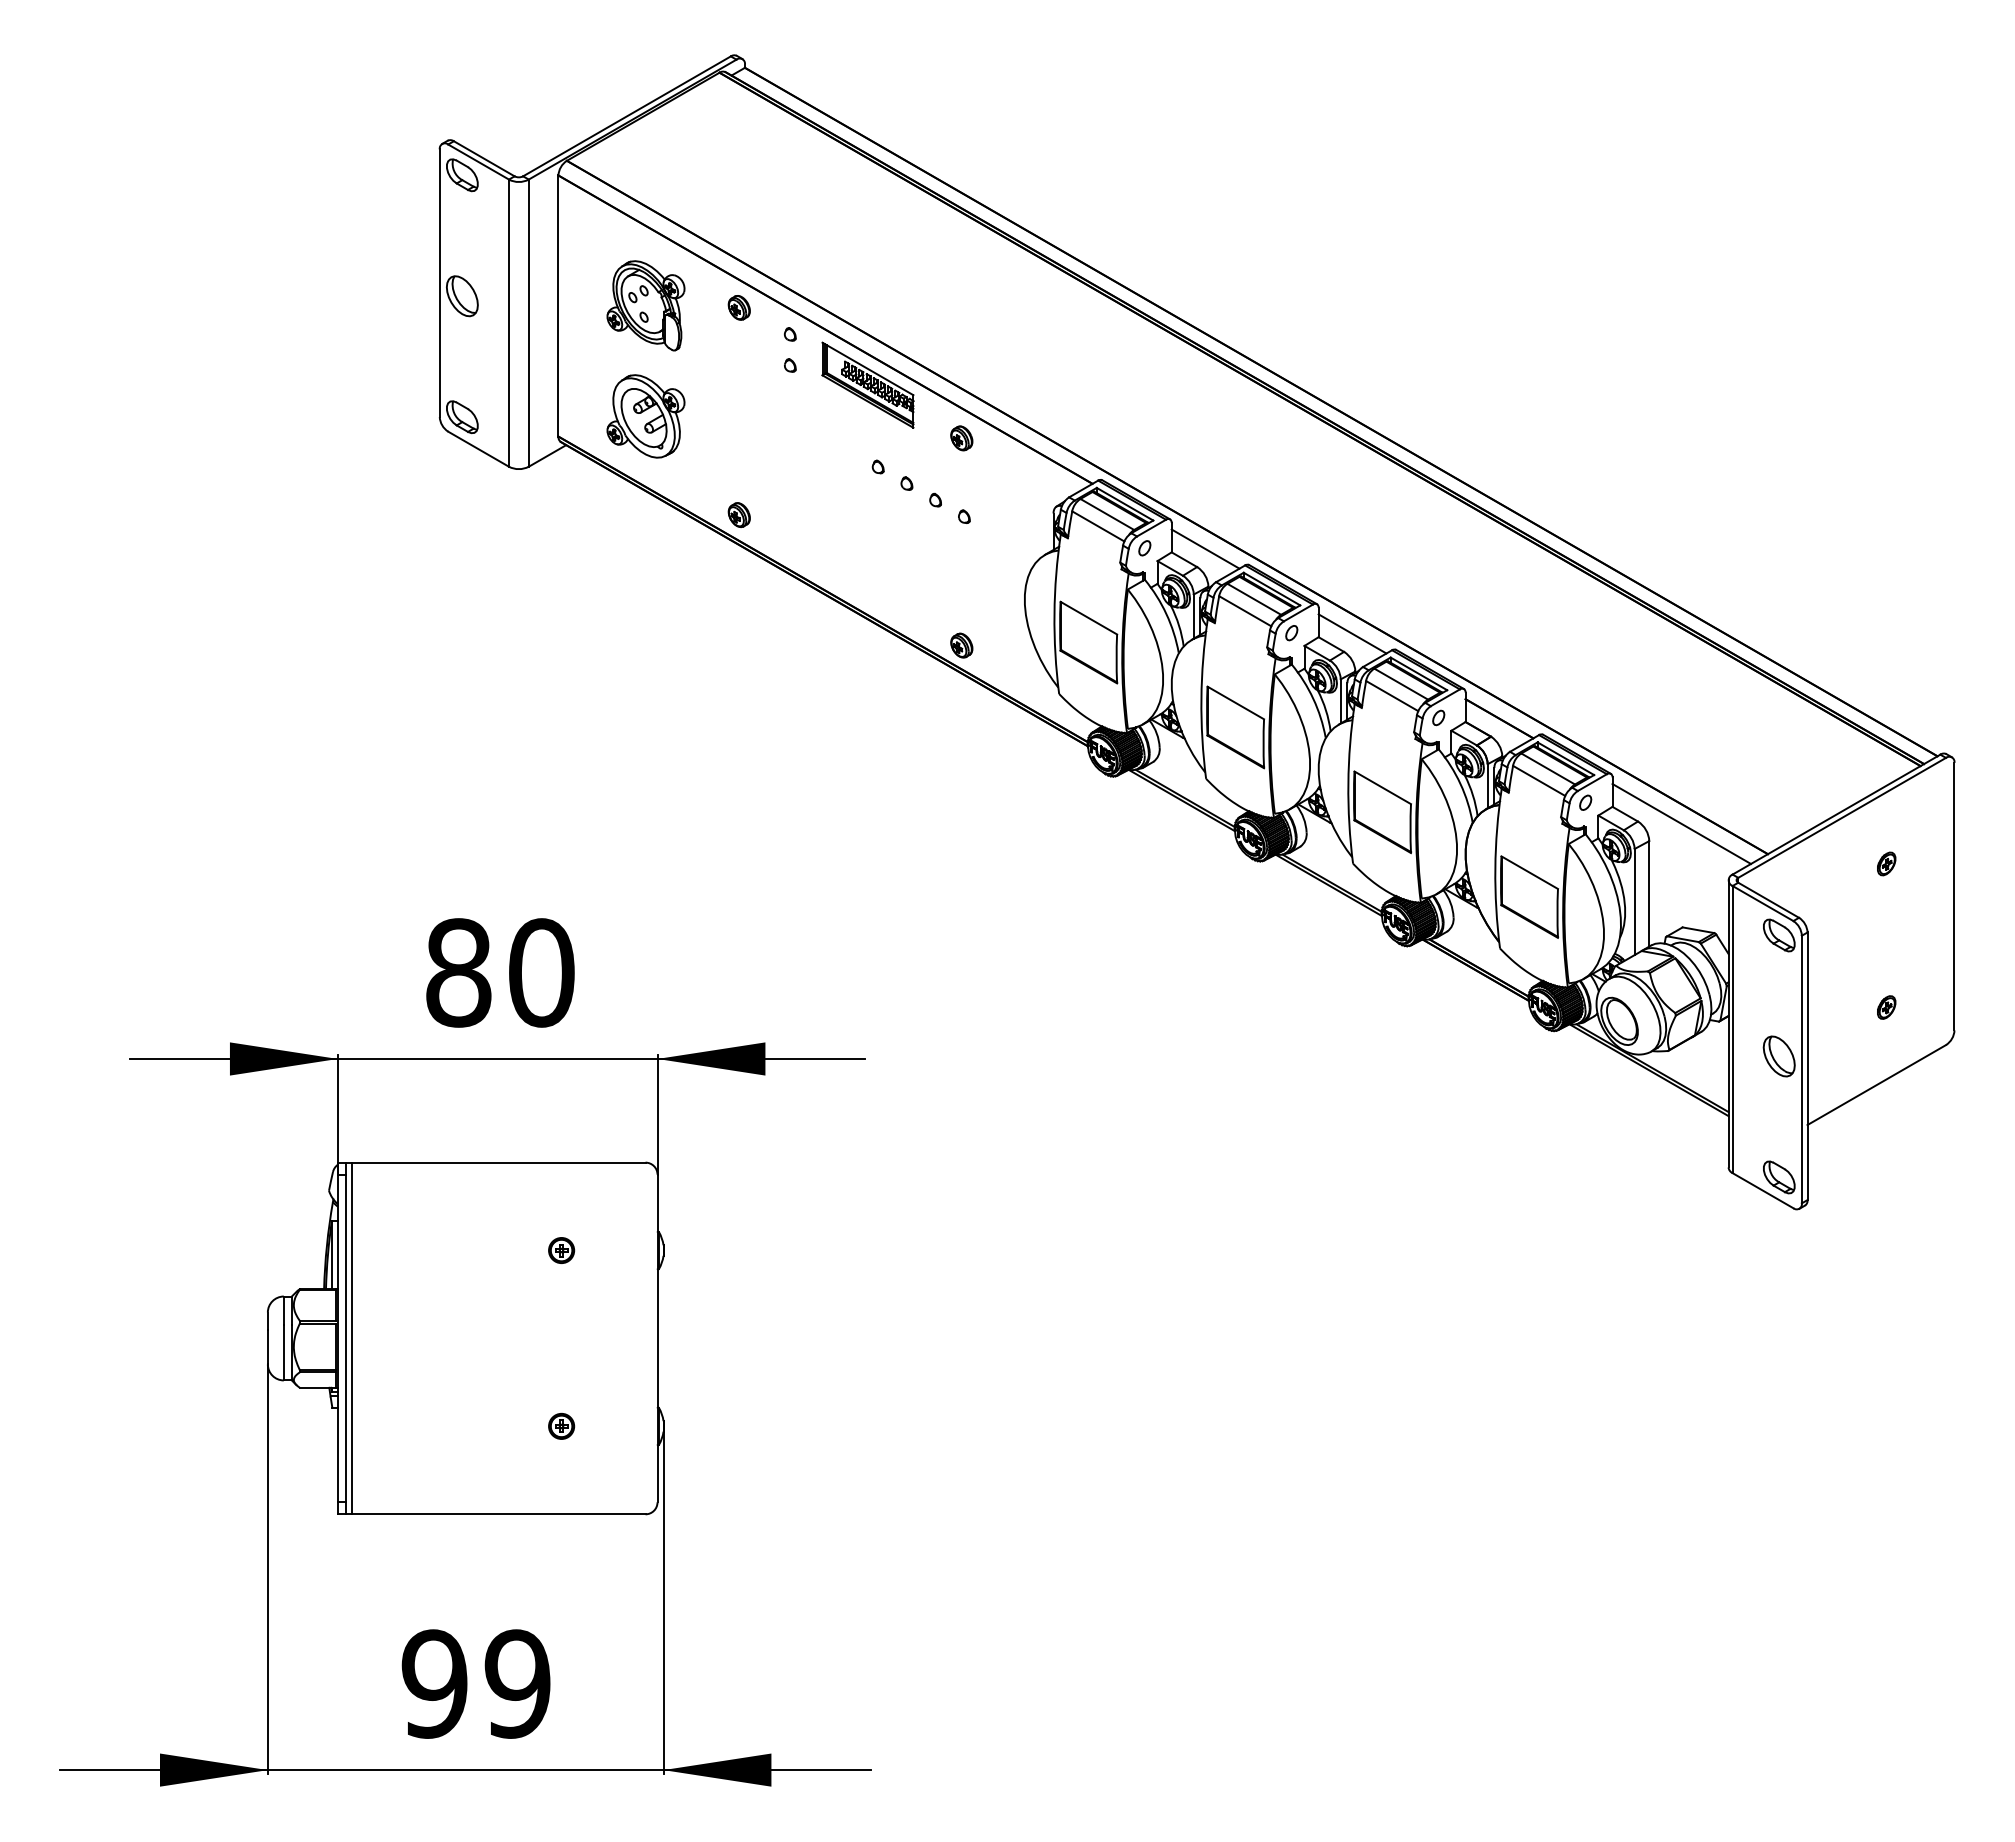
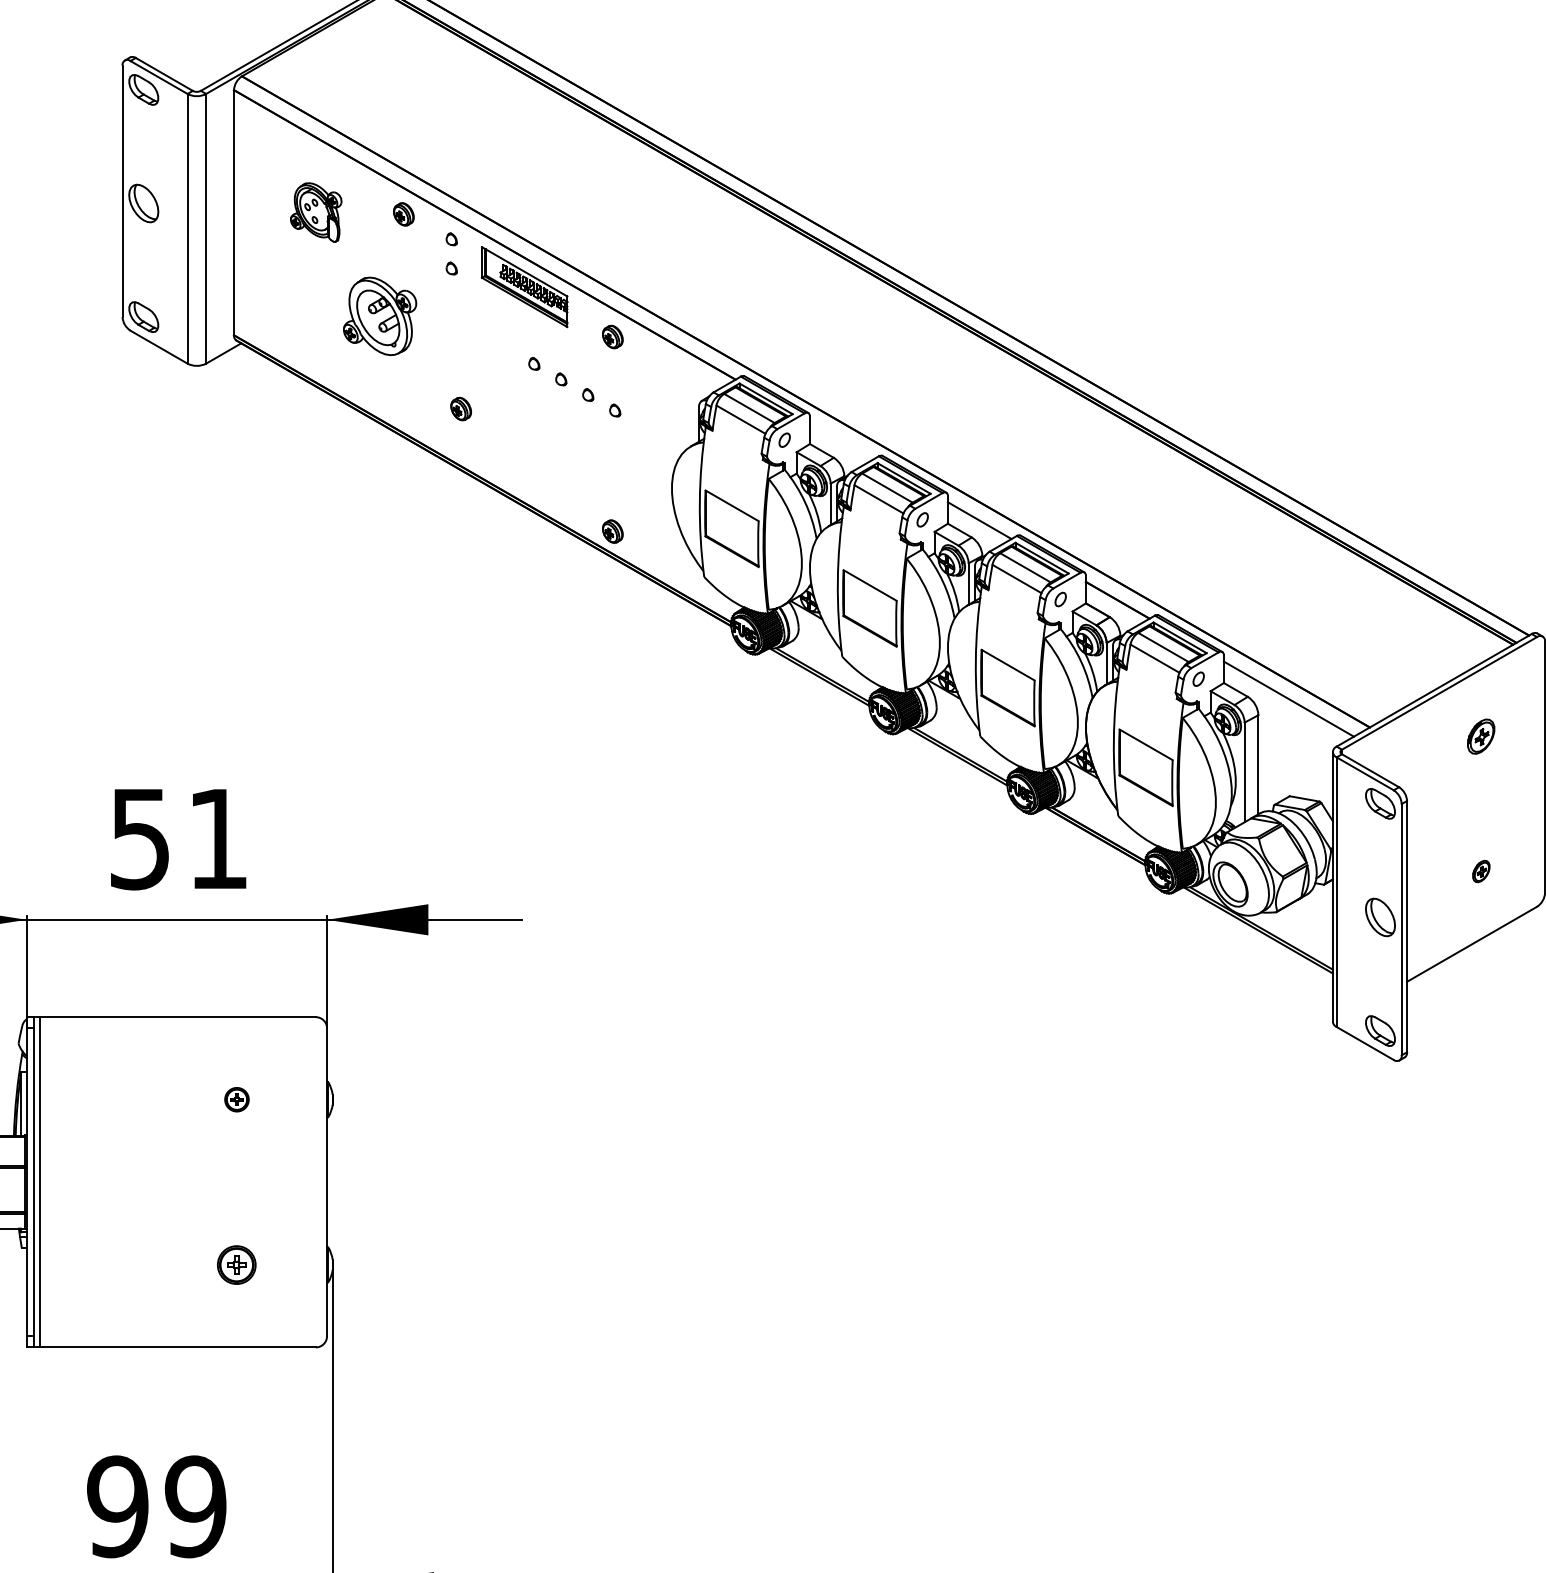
part: (645, 305) -> (315, 212), size x0.7
part: (645, 416) -> (379, 316), moved
part: (738, 515) -> (460, 409), moved
line: (1205, 548) -> (841, 440), removed
part: (1886, 863) -> (1481, 736), size x1.6
text: (500, 972) -> (179, 838), 80 -> 51
part: (561, 1425) -> (236, 1264), size x1.6

